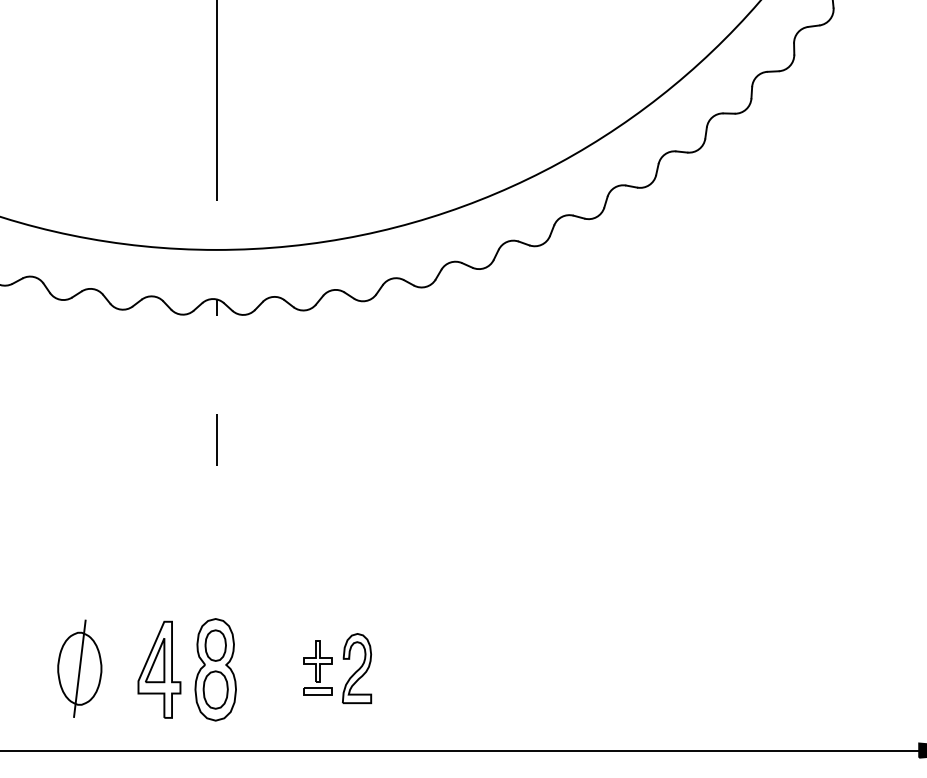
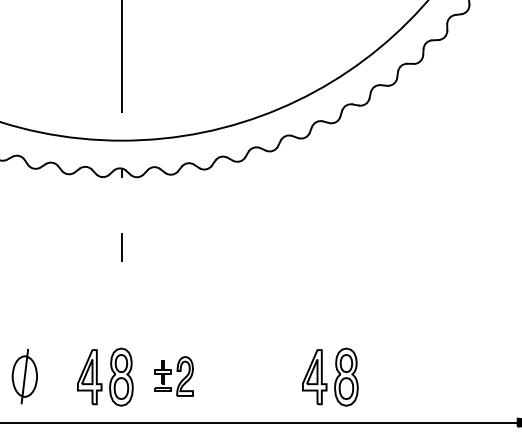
part: (79, 668) -> (24, 376), moved
part: (336, 668) -> (173, 376), moved
part: (586, 668) -> (330, 376), added

